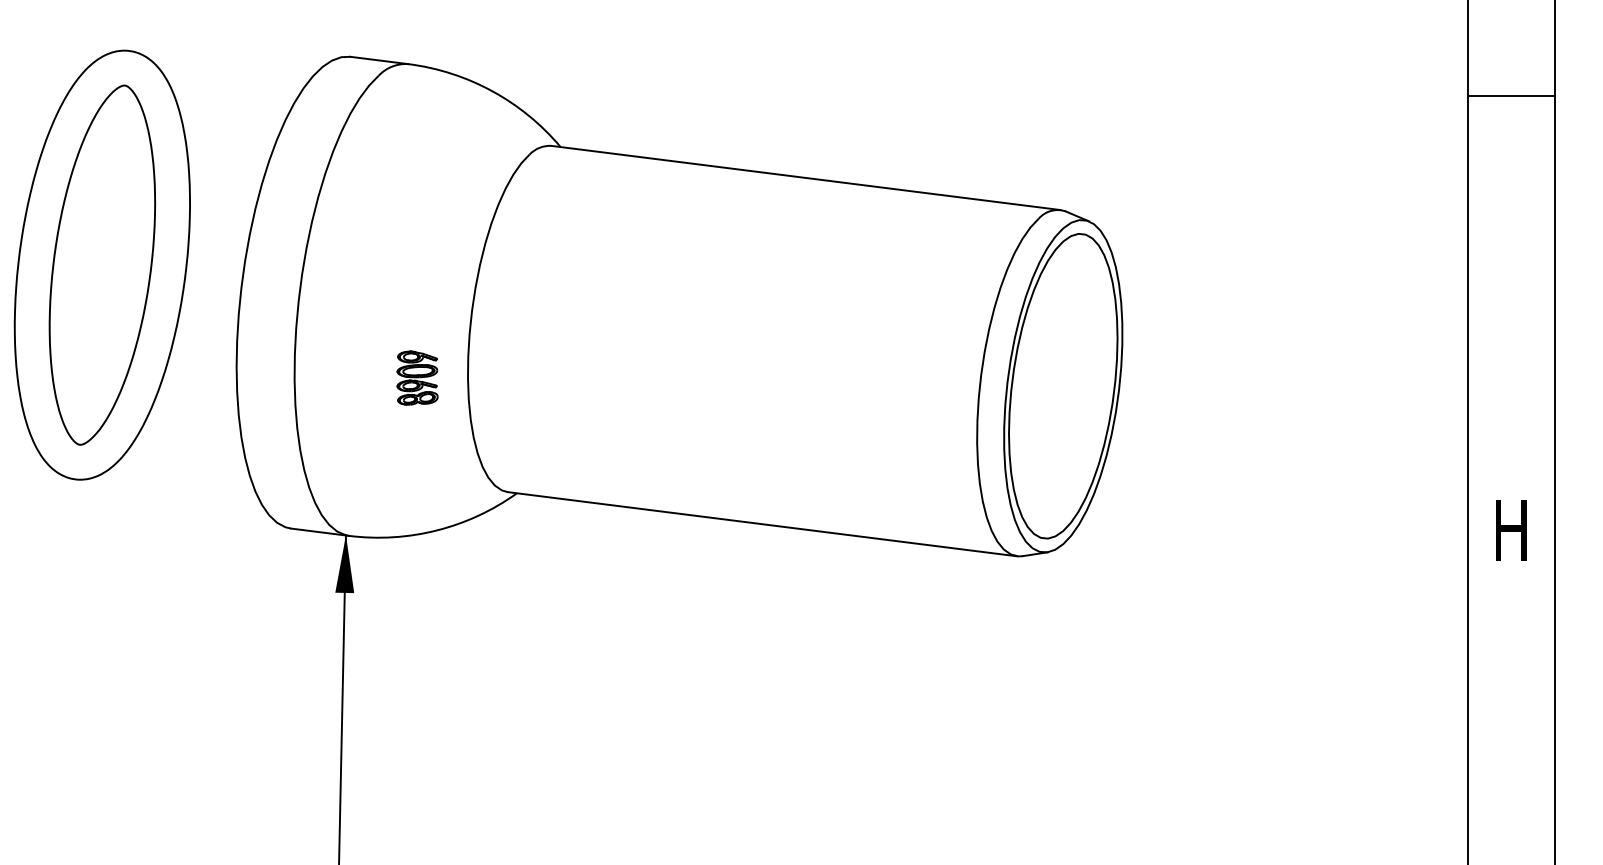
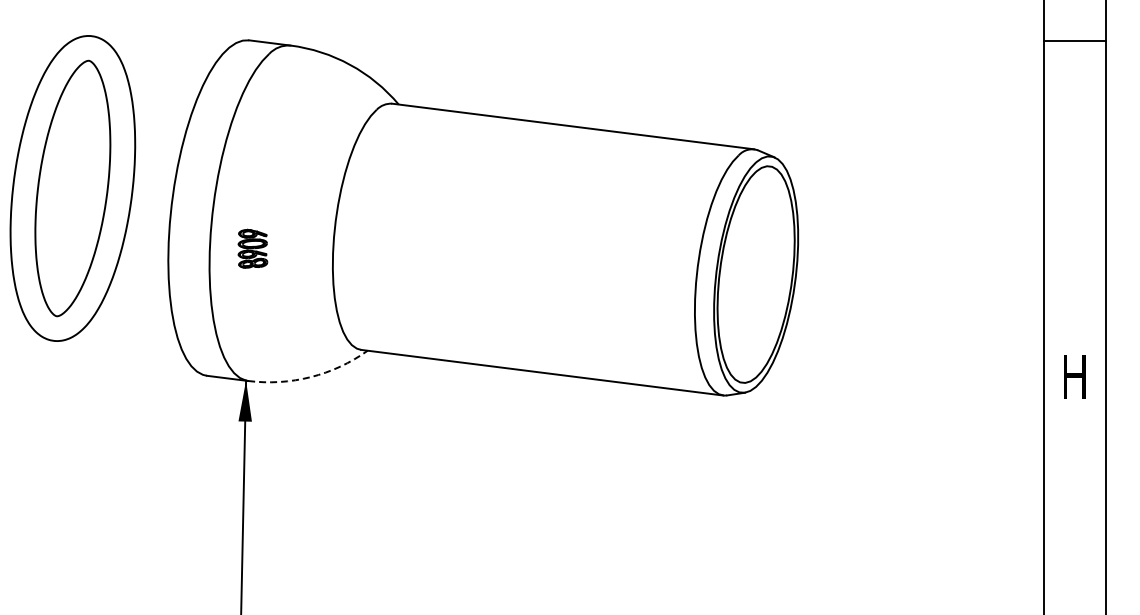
line: (1510, 94) -> (1074, 40), moved
part: (416, 377) -> (252, 248), moved
arc: (436, 530) -> (310, 377), solid -> dashed

